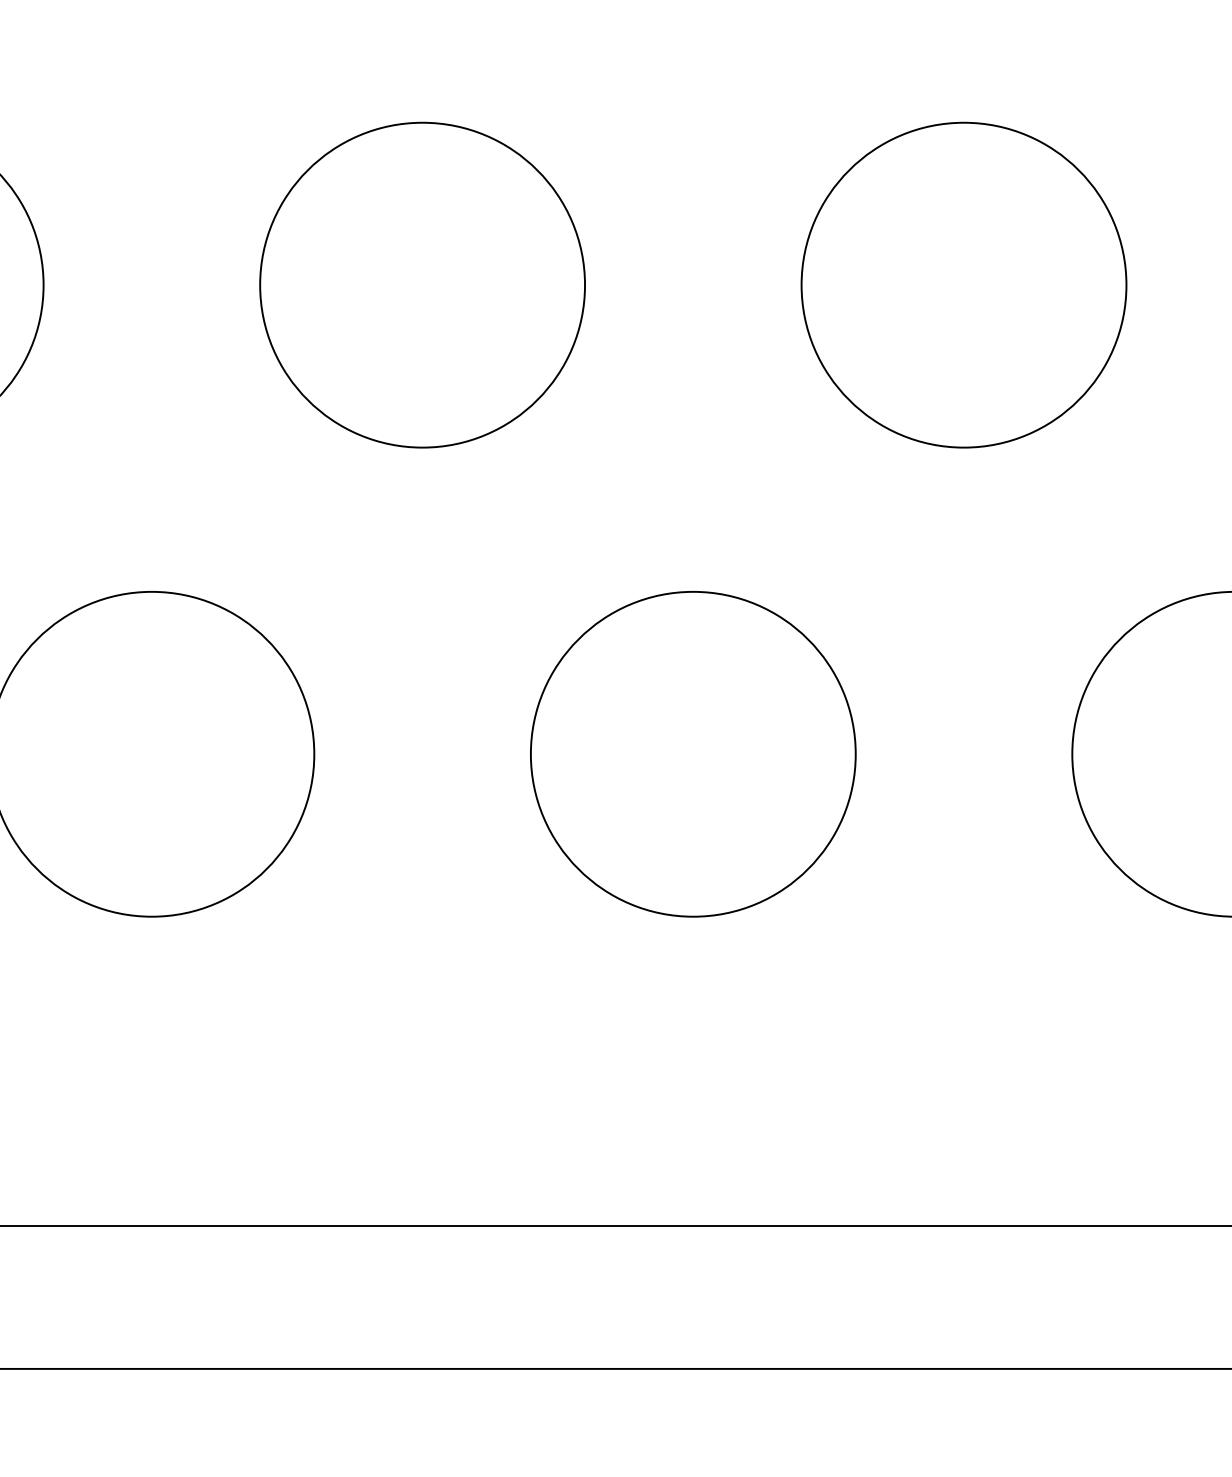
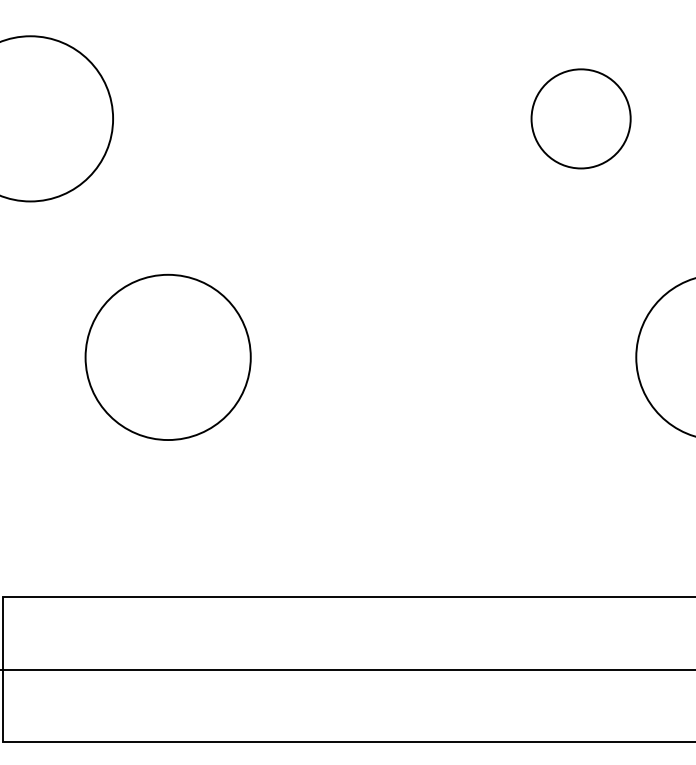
circle: (421, 284) -> (305, 118), removed
circle: (962, 284) -> (580, 118), size x0.6
circle: (693, 752) -> (443, 356), removed

